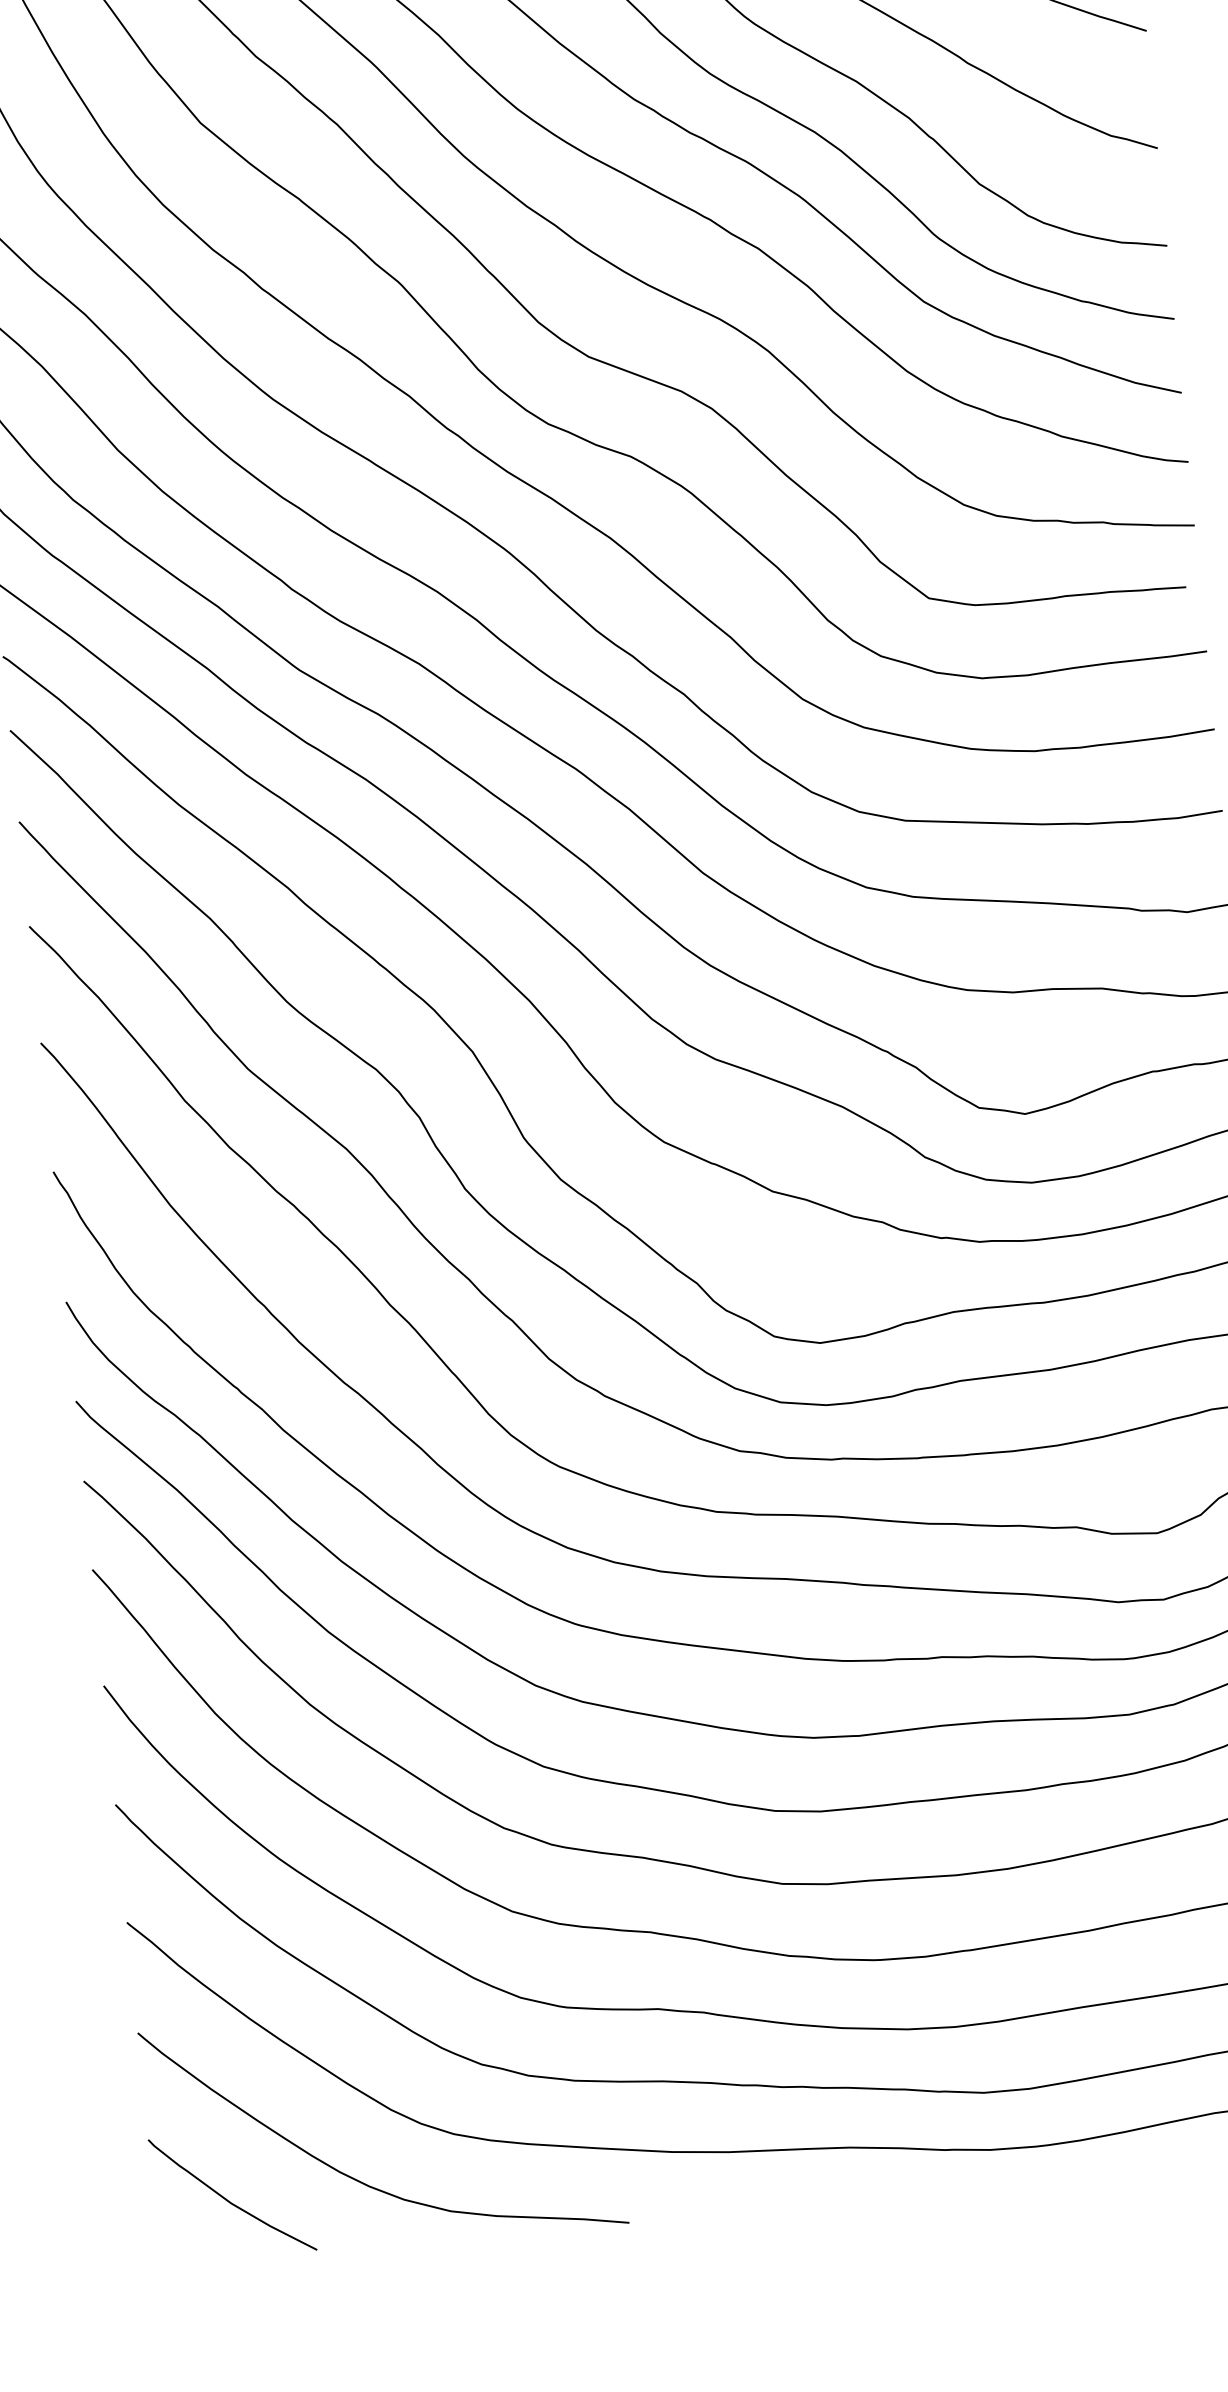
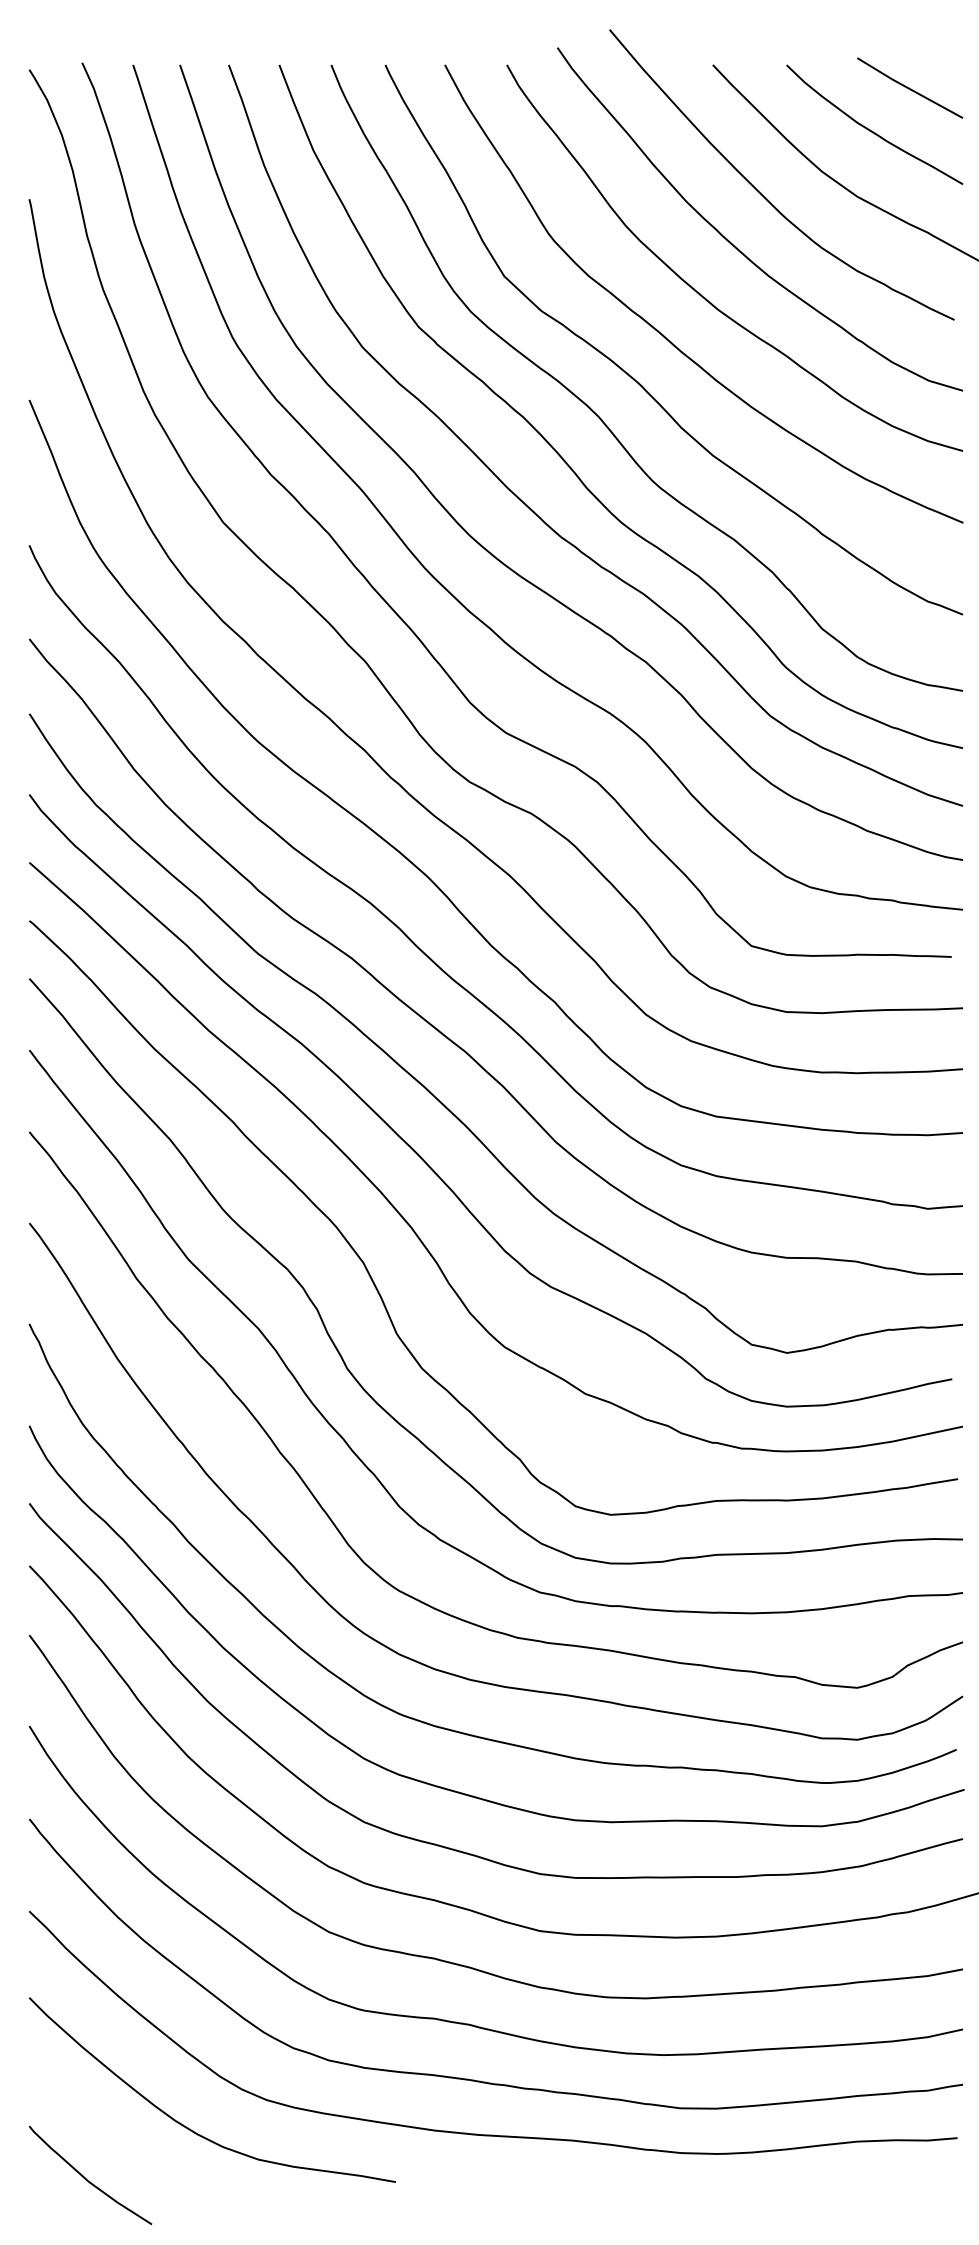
curve: (227, 2199) -> (86, 2178), moved

